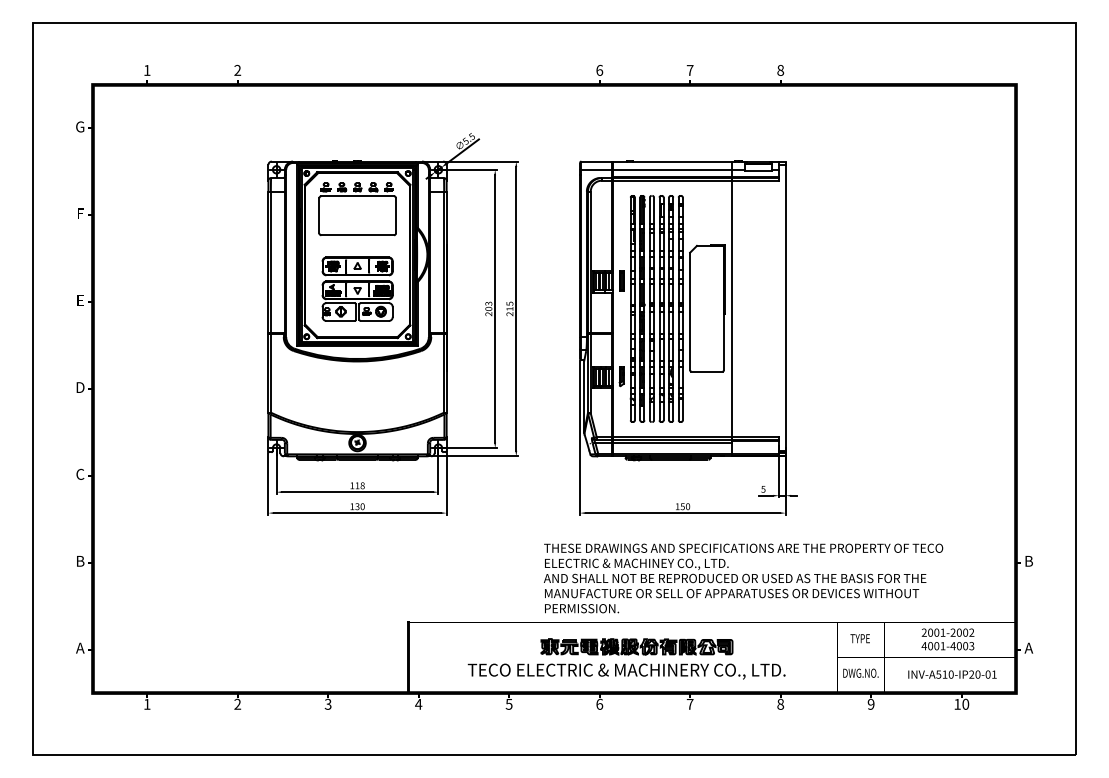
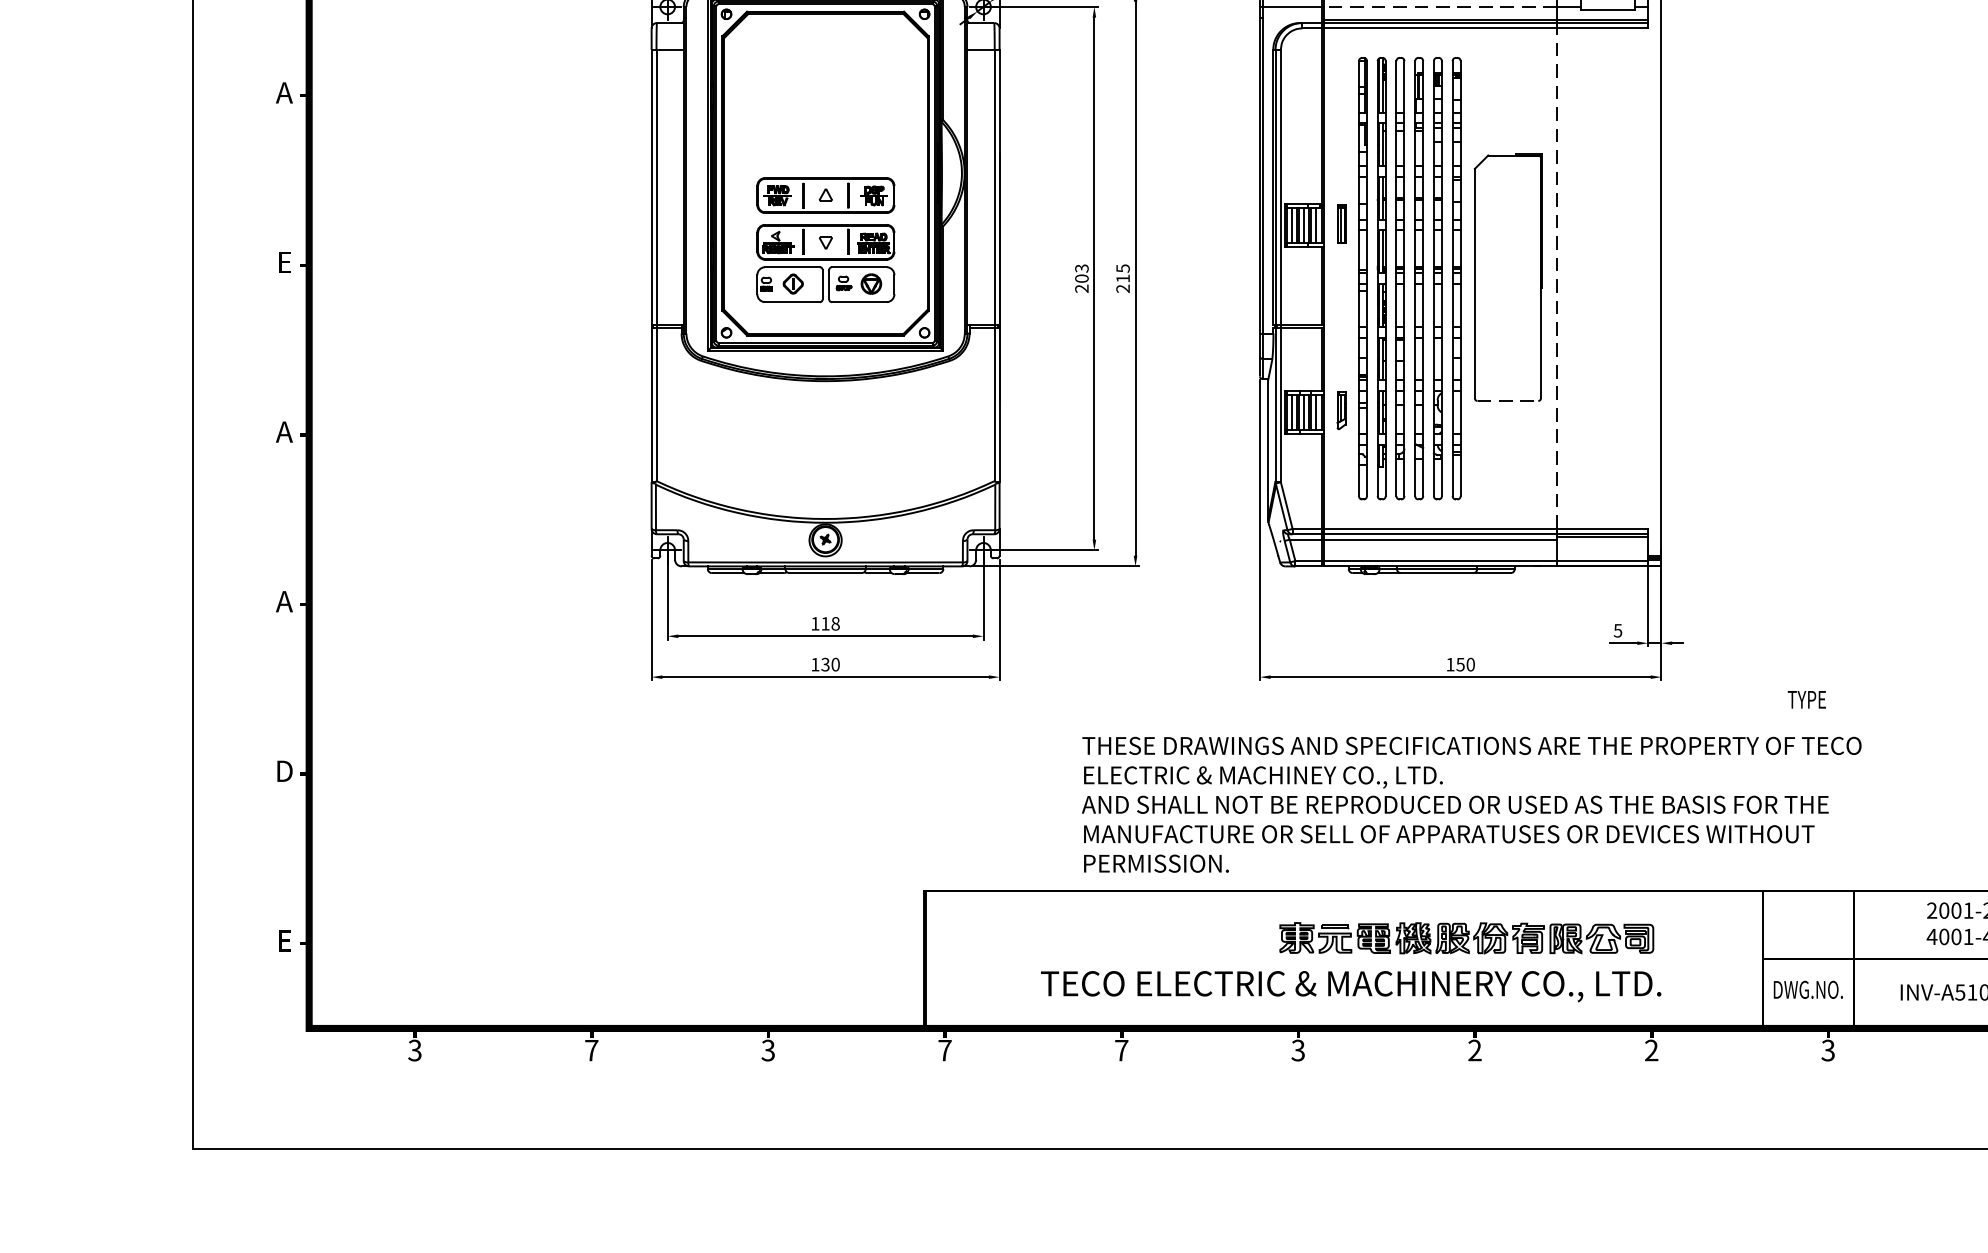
line: (672, 169) -> (1440, 6), solid -> dashed
part: (357, 209) -> (825, 84), removed
text: (80, 213) -> (284, 92), F -> A
line: (732, 308) -> (1557, 277), solid -> dashed
line: (707, 371) -> (1508, 400), solid -> dashed
text: (80, 387) -> (284, 431), D -> A
text: (80, 473) -> (284, 599), C -> A
text: (80, 561) -> (284, 771), B -> D
text: (743, 578) -> (1471, 804), moved
text: (859, 638) -> (1805, 699), moved
part: (636, 646) -> (1465, 937), moved
text: (80, 647) -> (284, 939), A -> E
text: (146, 703) -> (413, 1048), 1 -> 3
text: (237, 703) -> (591, 1048), 2 -> 7
text: (599, 703) -> (1297, 1048), 6 -> 3
text: (689, 703) -> (1473, 1048), 7 -> 2
text: (780, 703) -> (1651, 1048), 8 -> 2
text: (418, 704) -> (944, 1050), 4 -> 7
text: (508, 704) -> (1120, 1050), 5 -> 7
text: (870, 704) -> (1827, 1050), 9 -> 3

